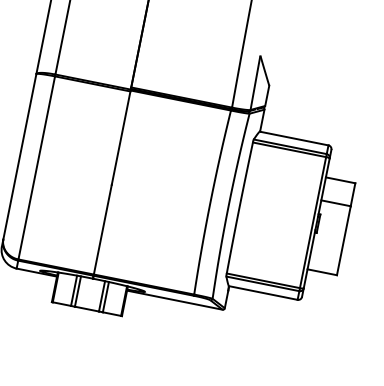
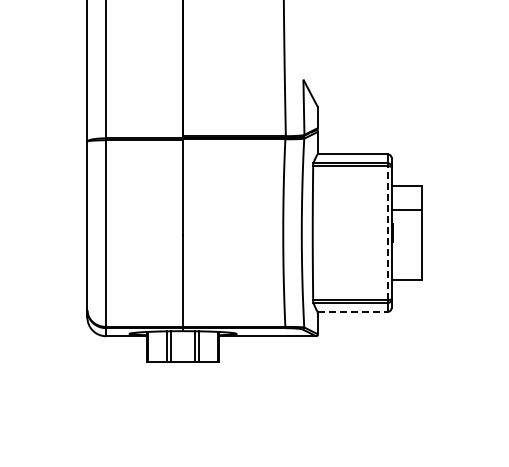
line: (312, 222) -> (387, 233), solid -> dashed
line: (264, 292) -> (353, 311), solid -> dashed

